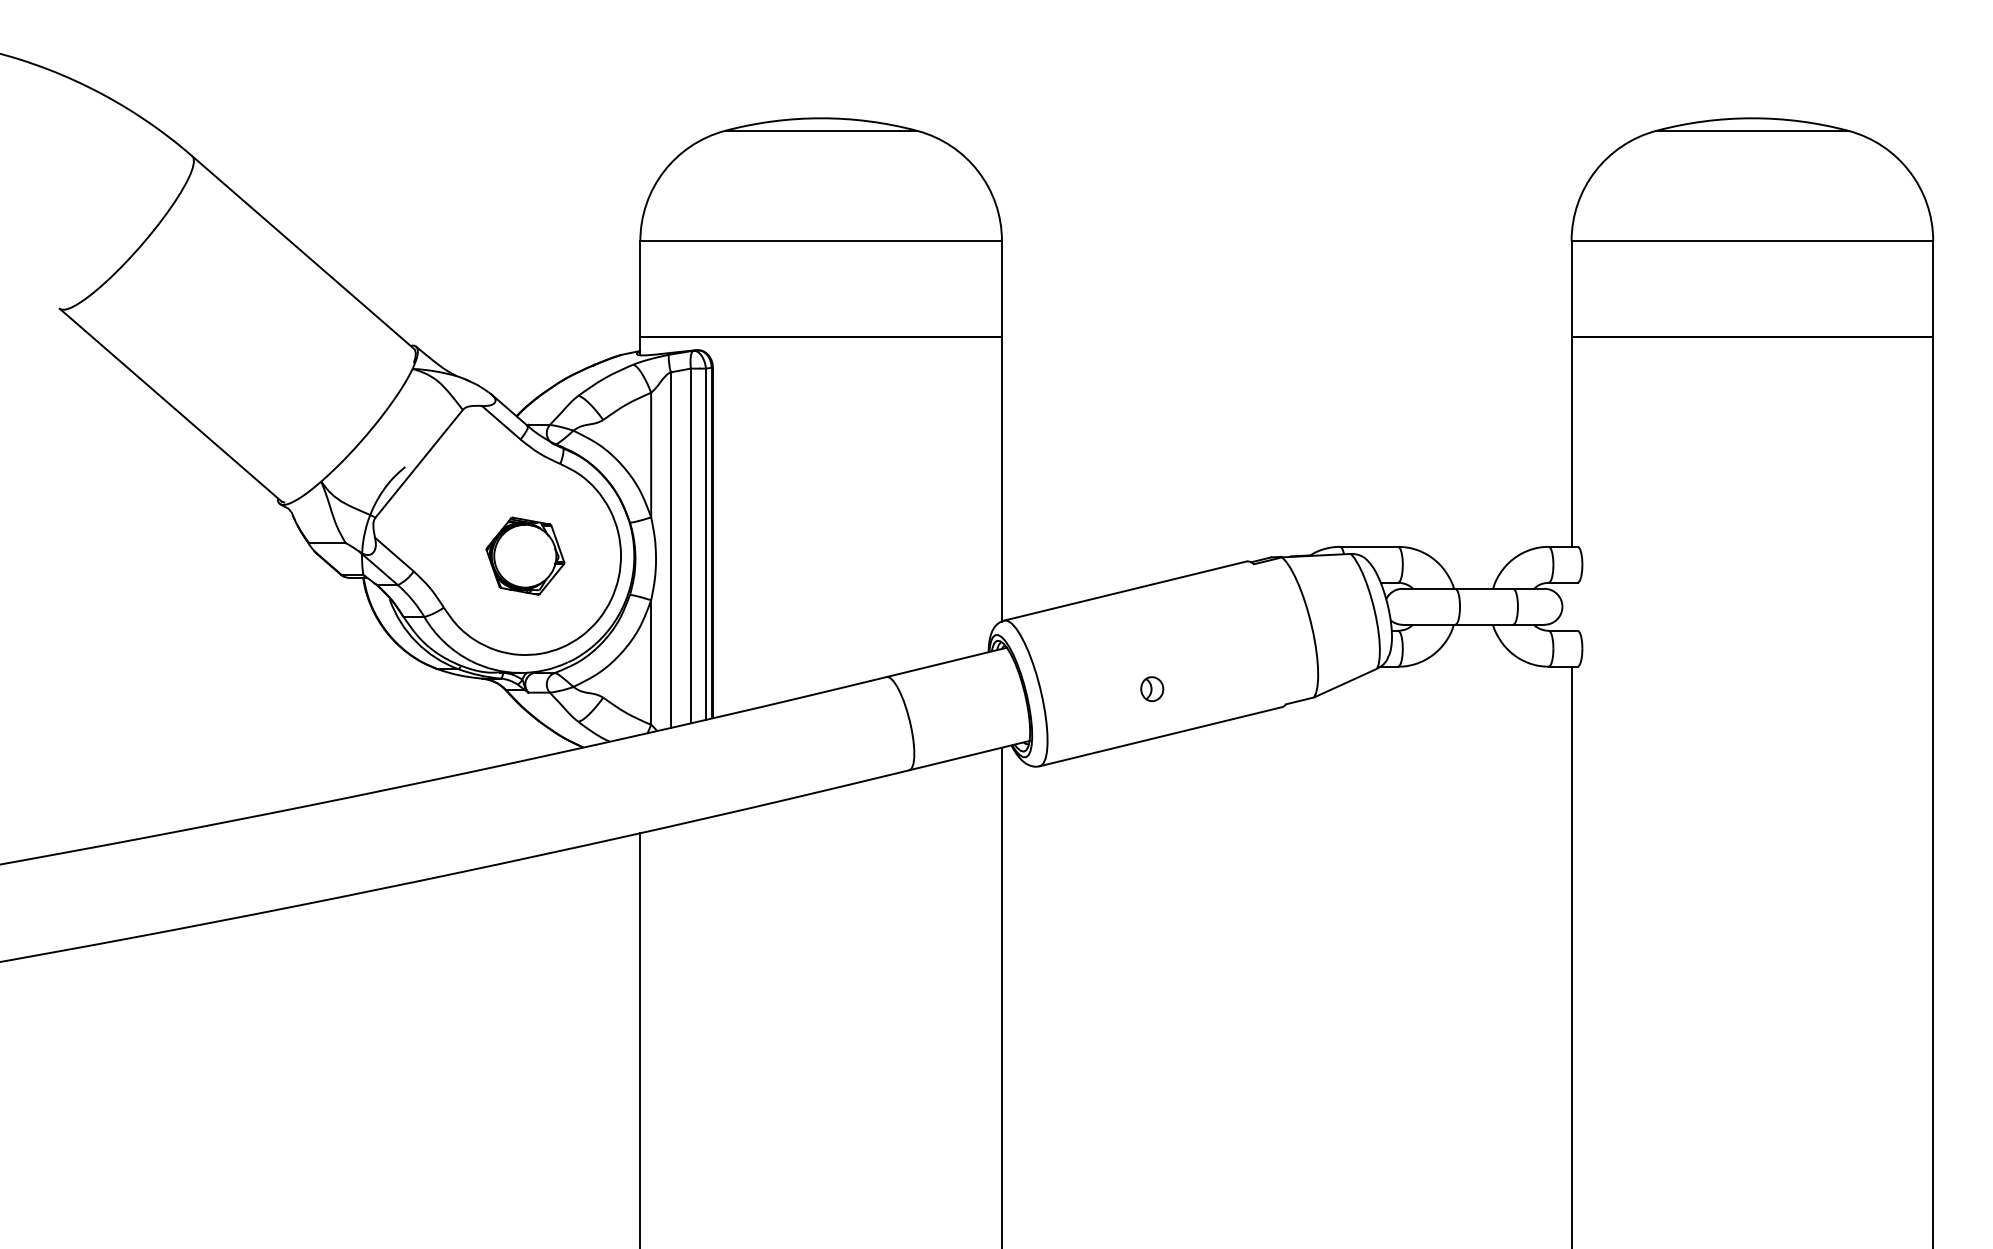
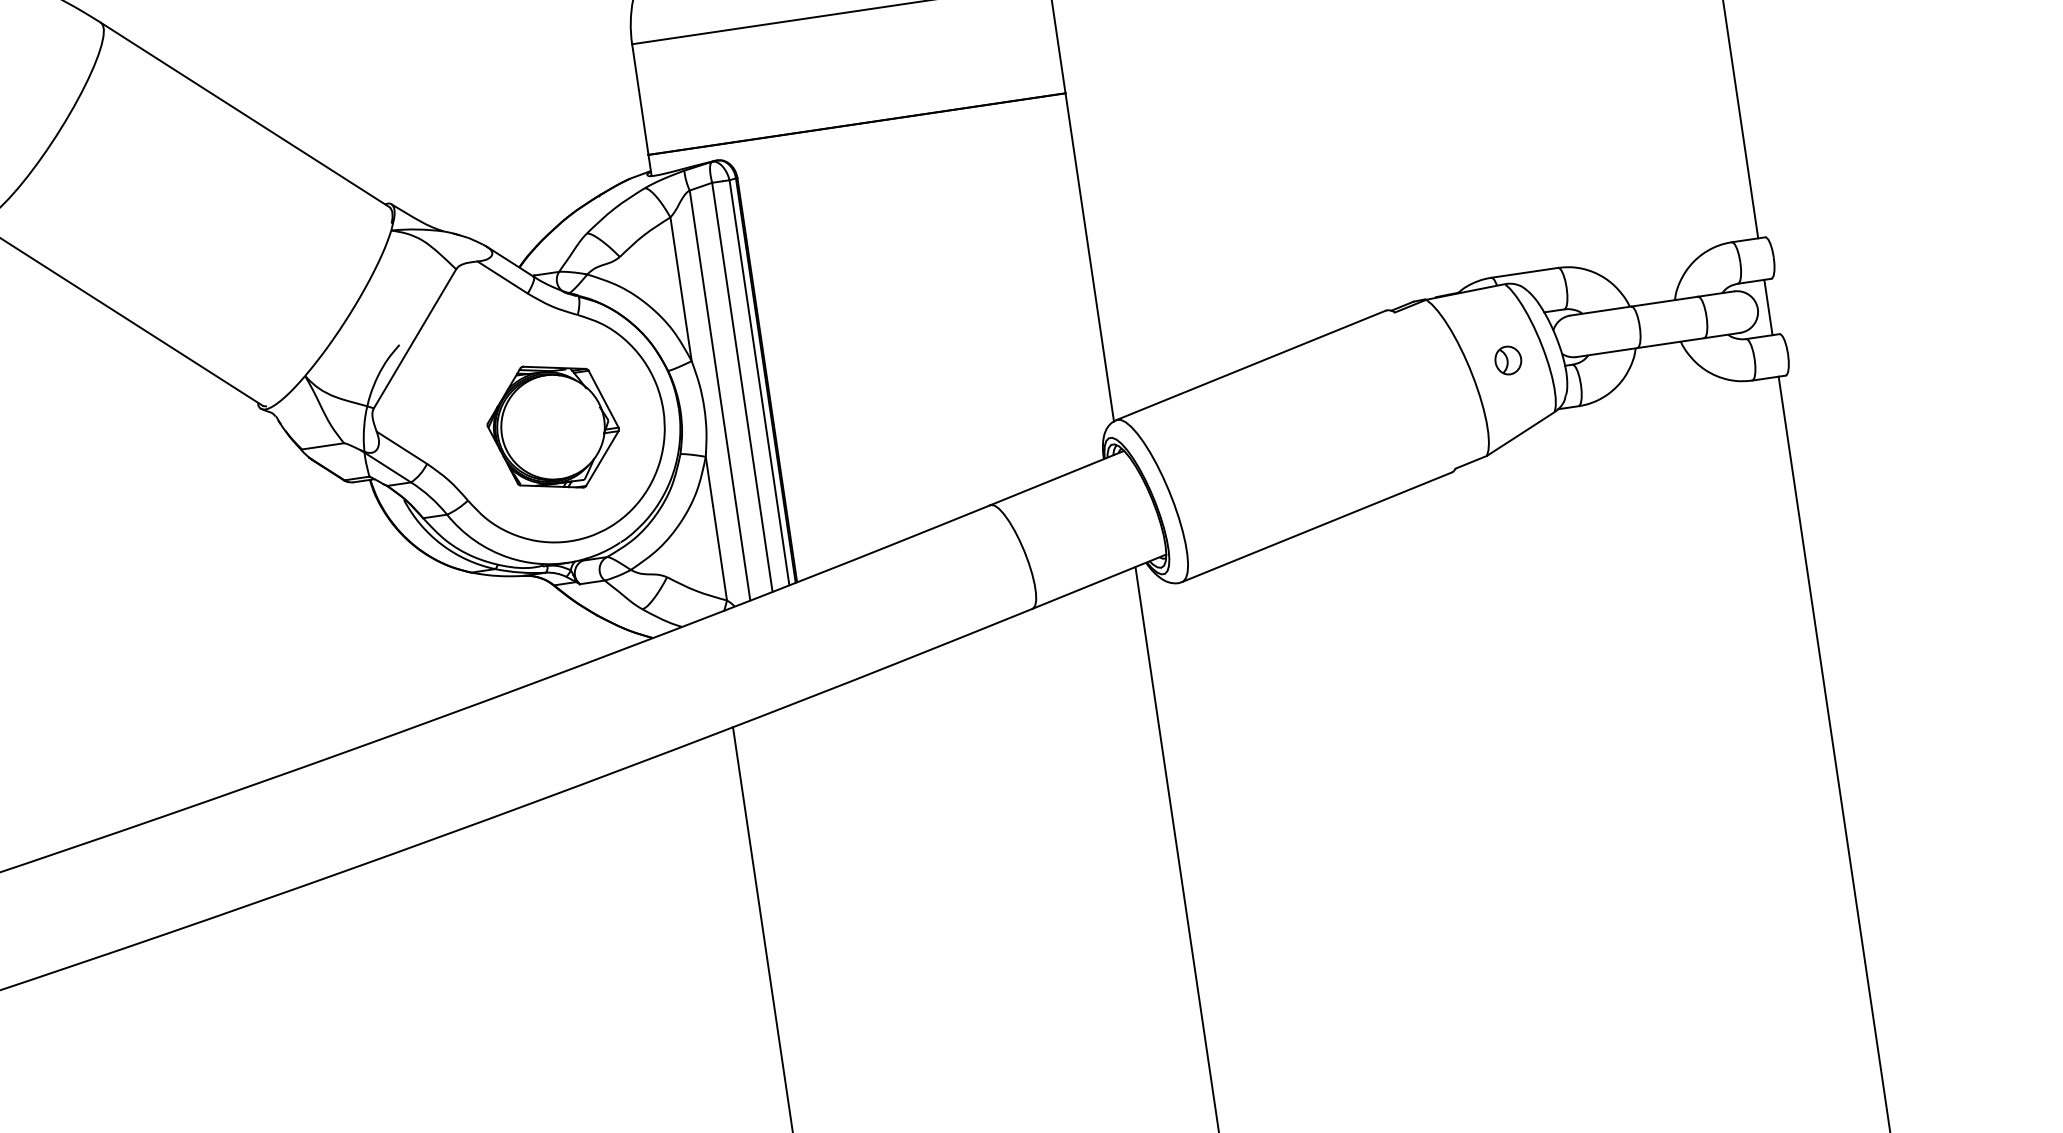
part: (525, 556) -> (553, 427), size x1.43
line: (1571, 606) -> (1768, 307), added
part: (1152, 688) -> (1508, 359), moved

